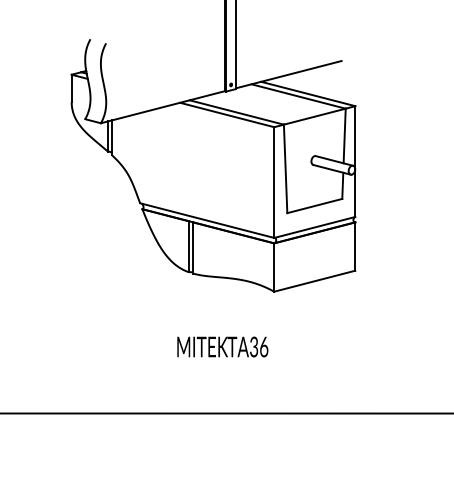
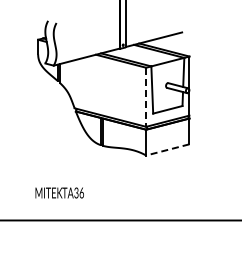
line: (274, 182) -> (146, 97), solid -> dashed
line: (314, 282) -> (167, 150), solid -> dashed
text: (222, 346) -> (59, 192), moved

